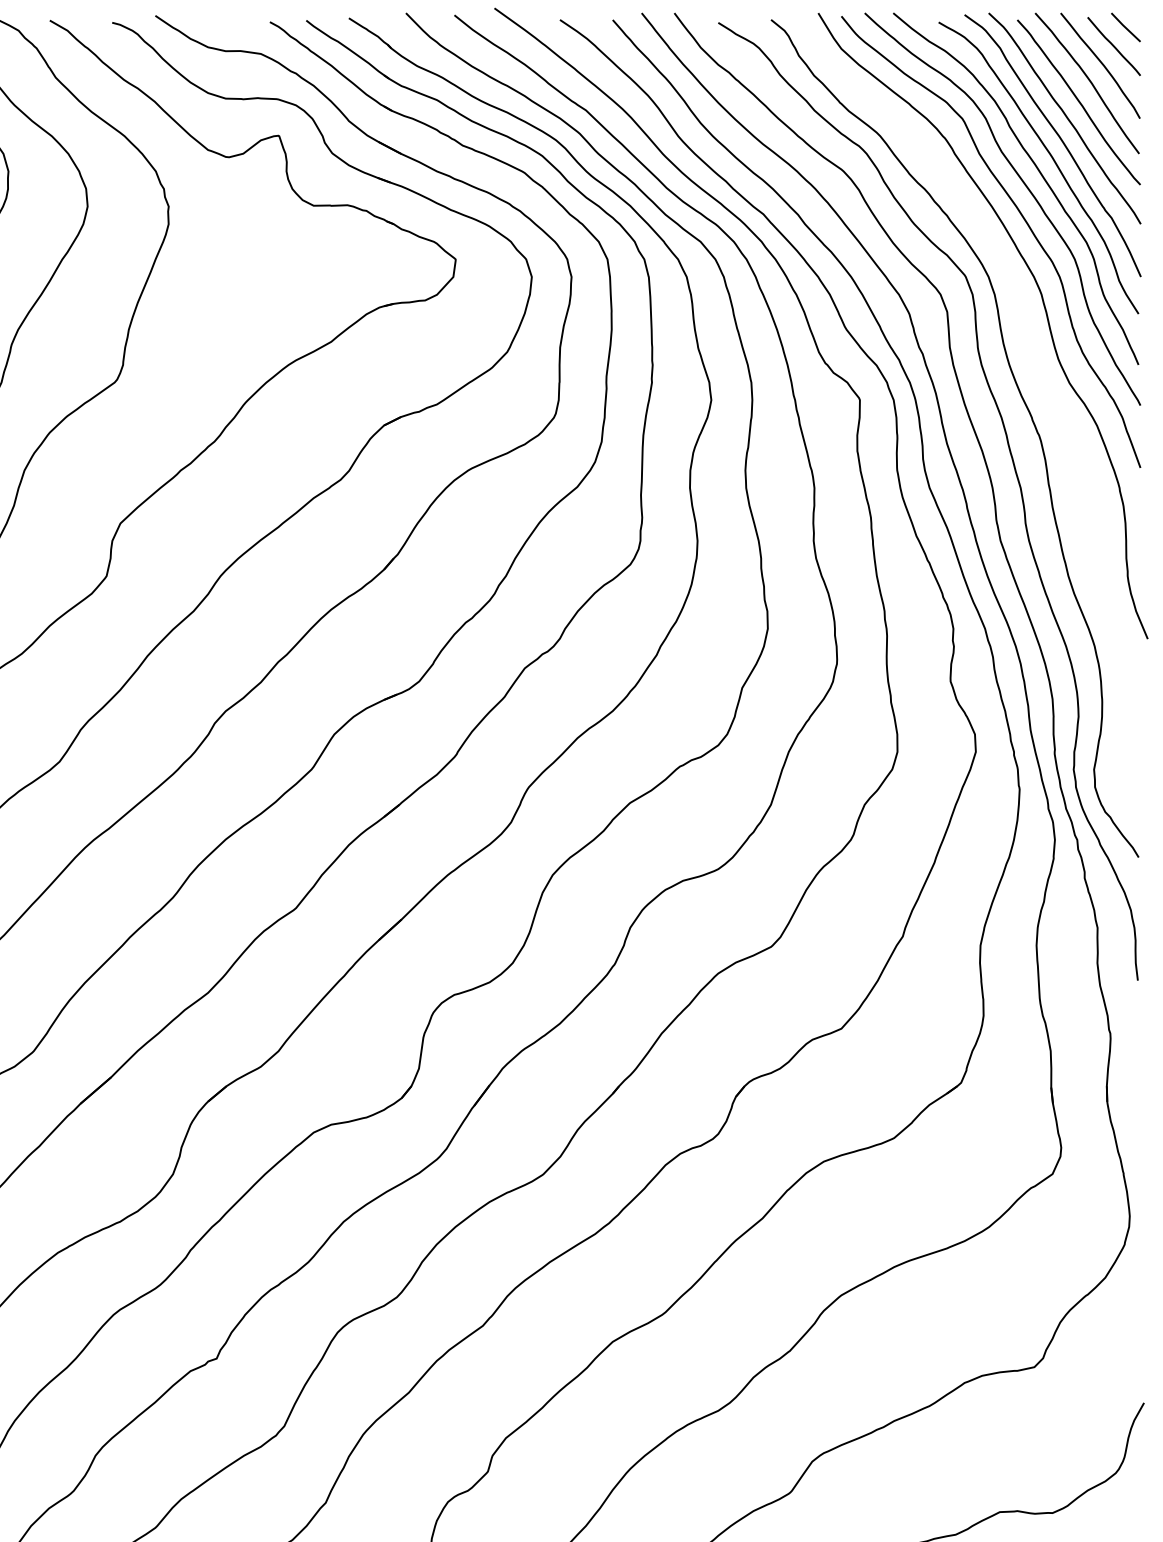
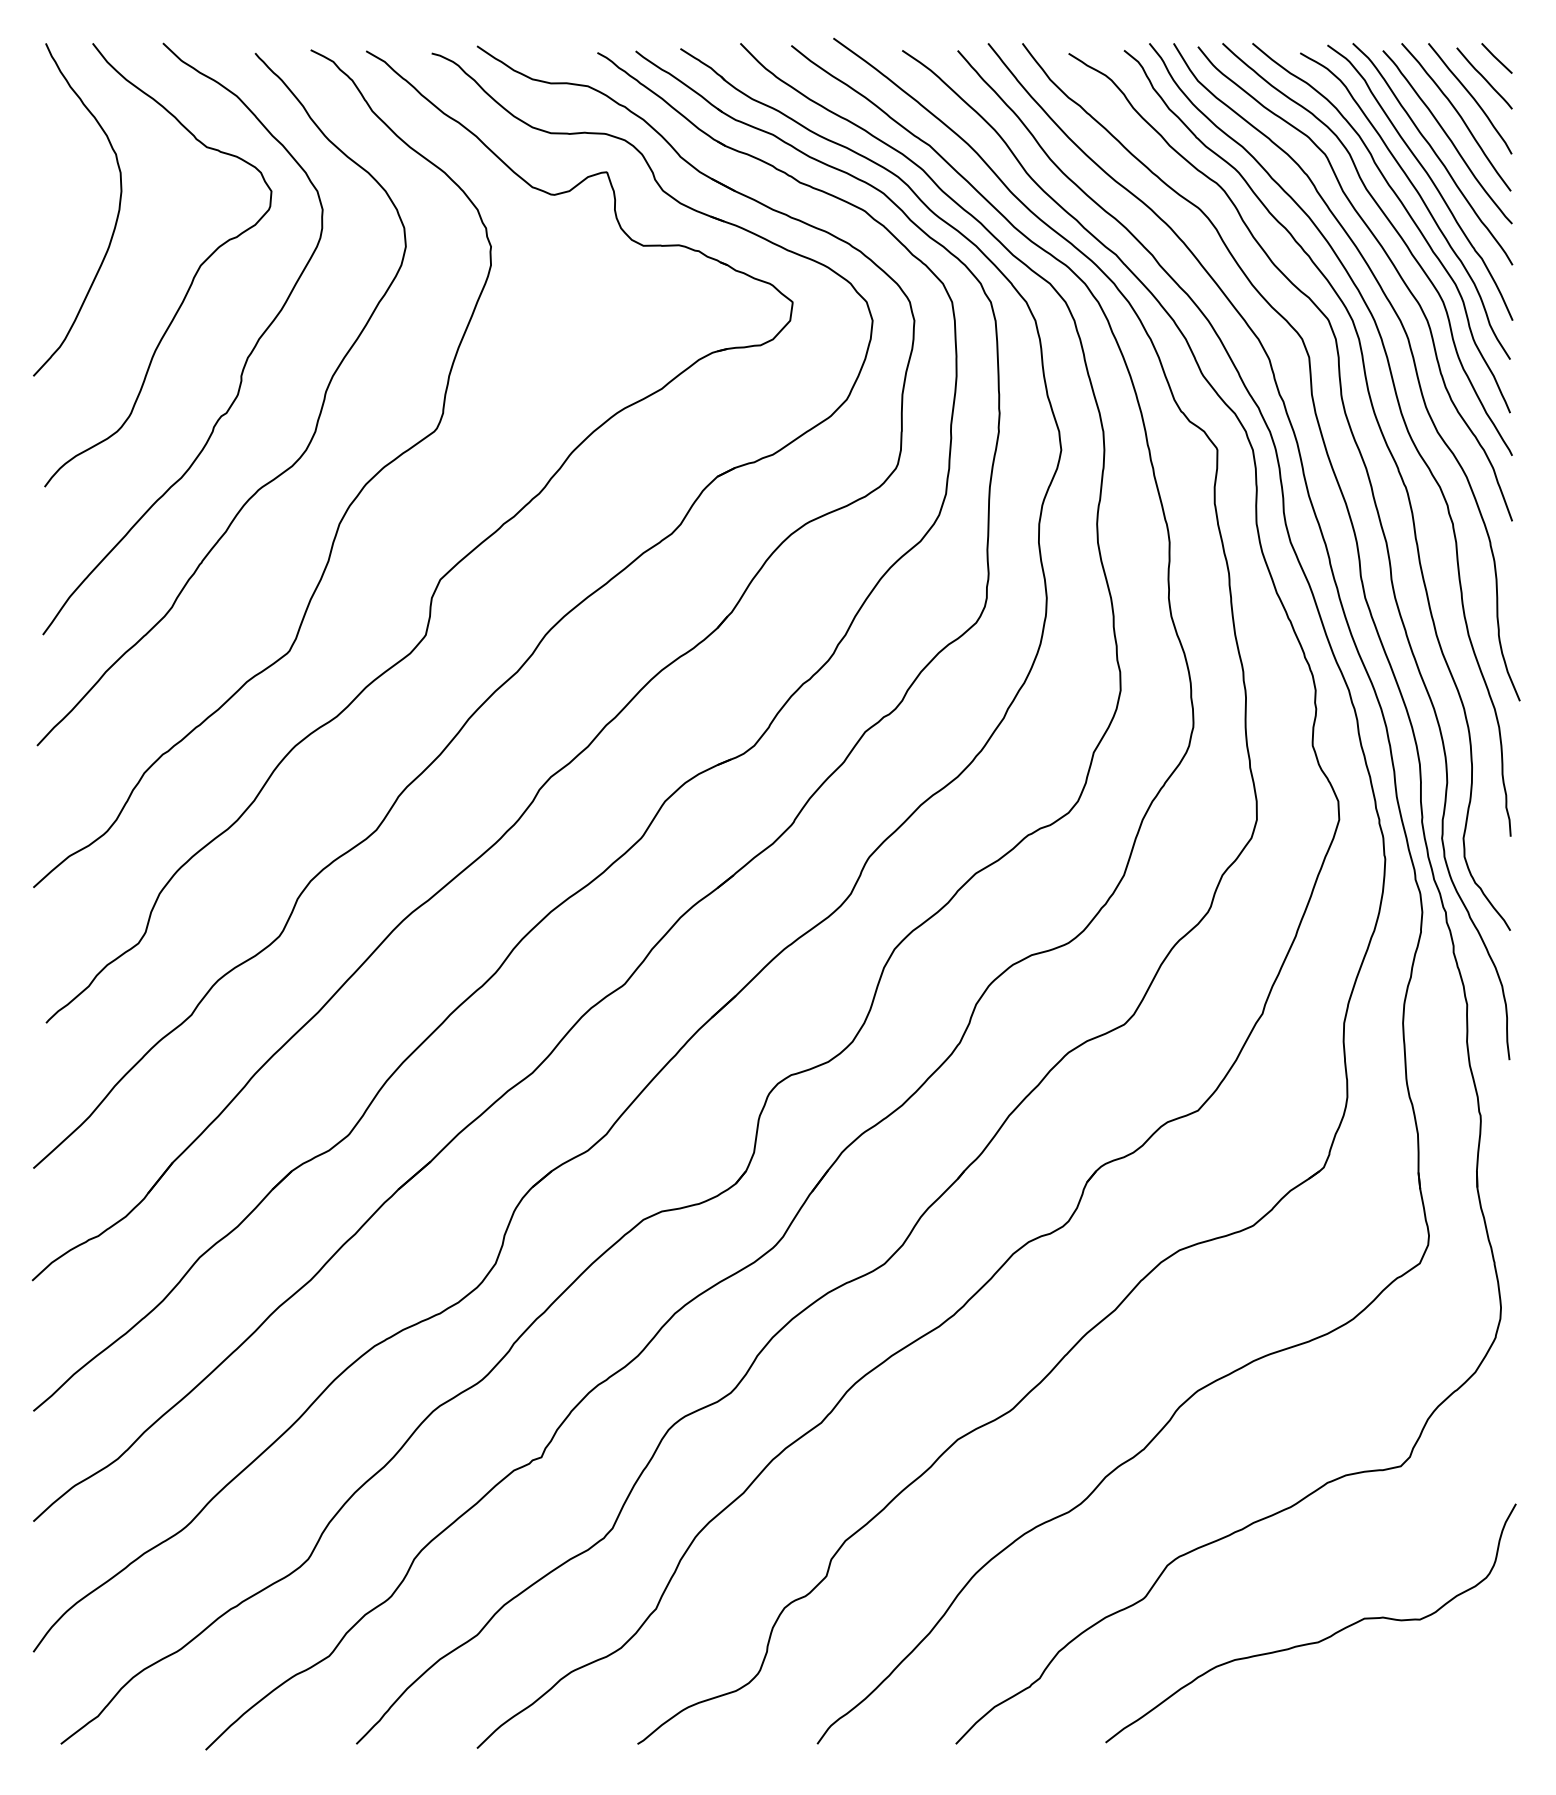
curve: (1034, 366) -> (1400, 414), added

